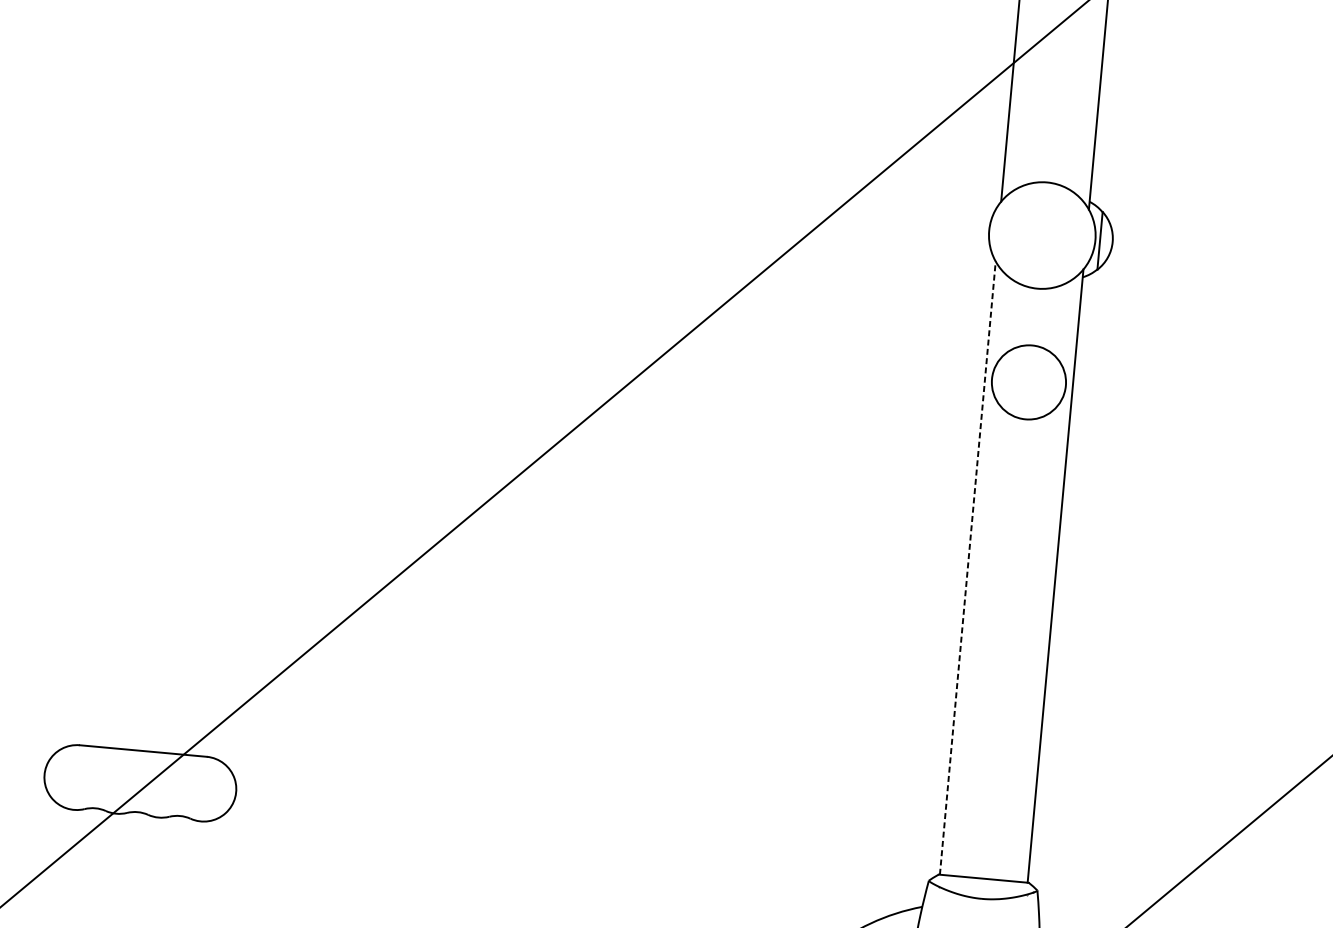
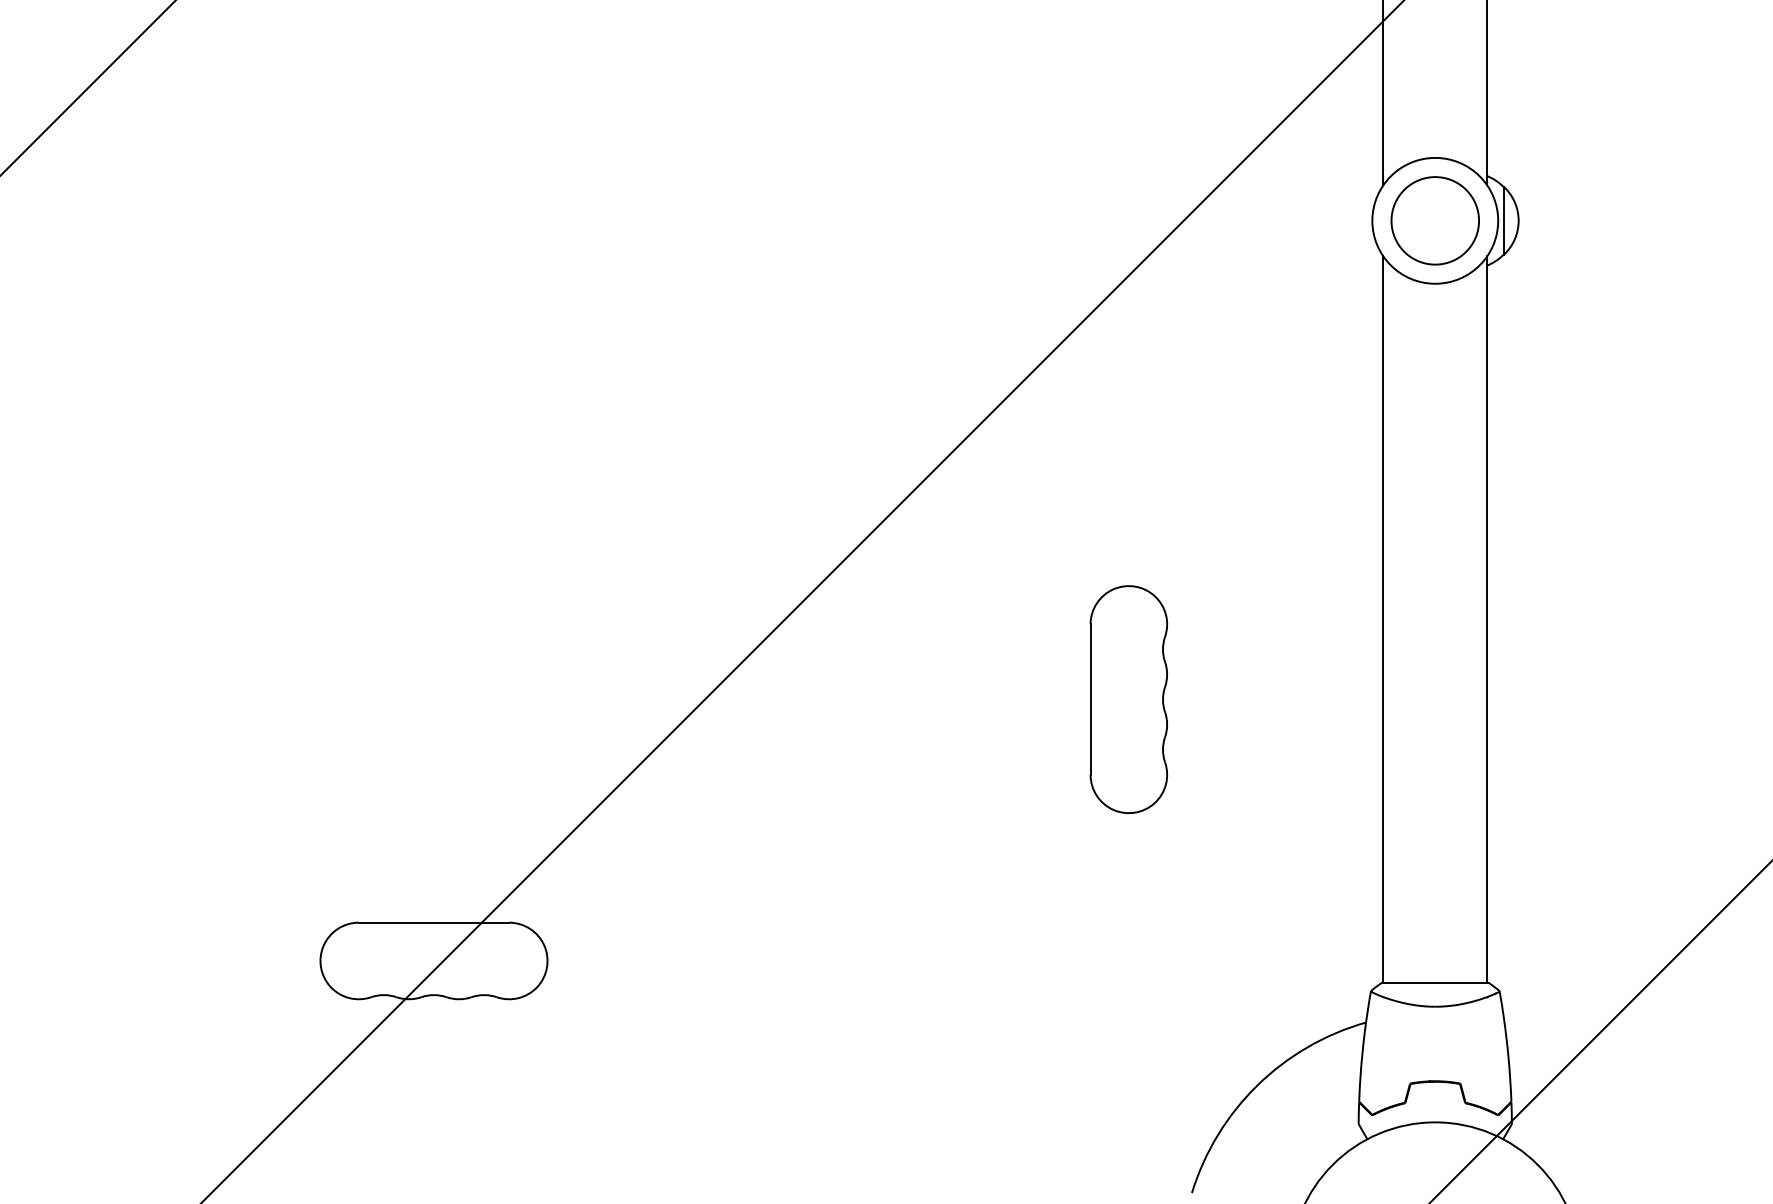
circle: (1028, 382) -> (1434, 220), moved
line: (967, 568) -> (1383, 619), dashed -> solid
part: (746, 615) -> (1128, 699), added

